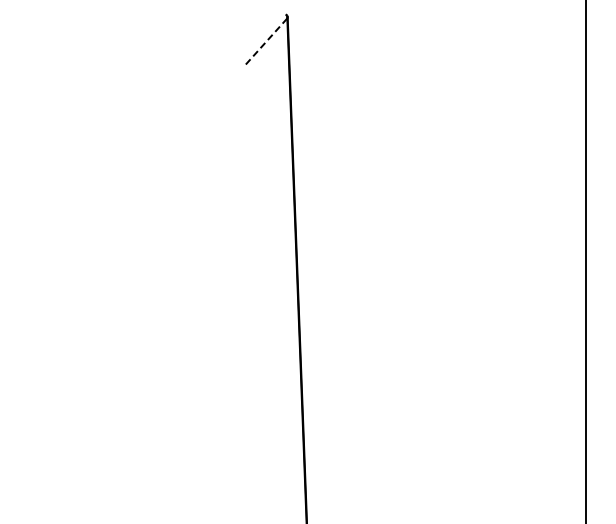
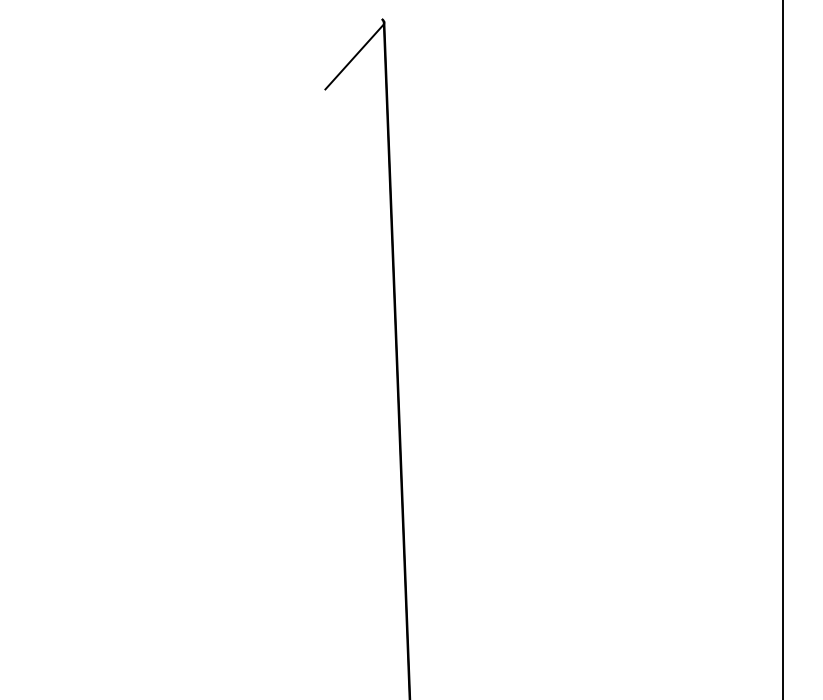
line: (265, 42) -> (354, 56), dashed -> solid

